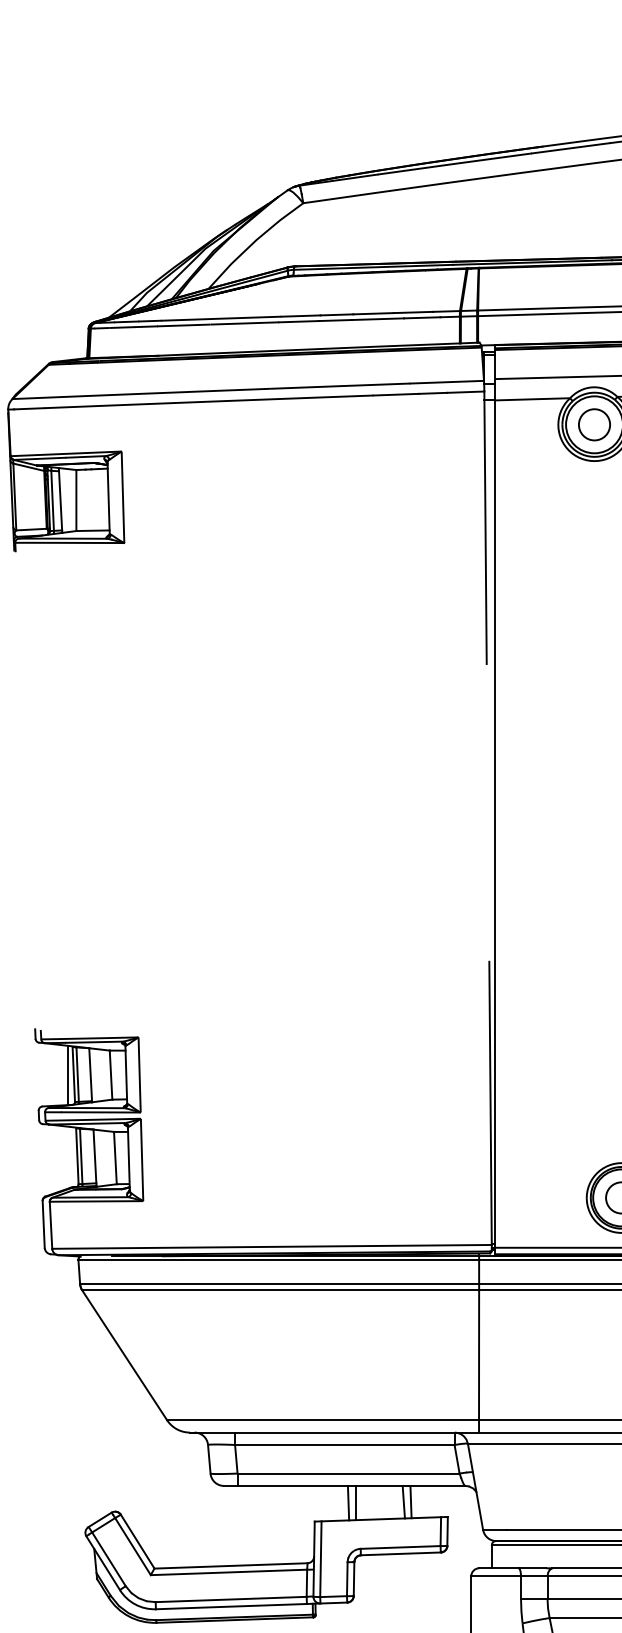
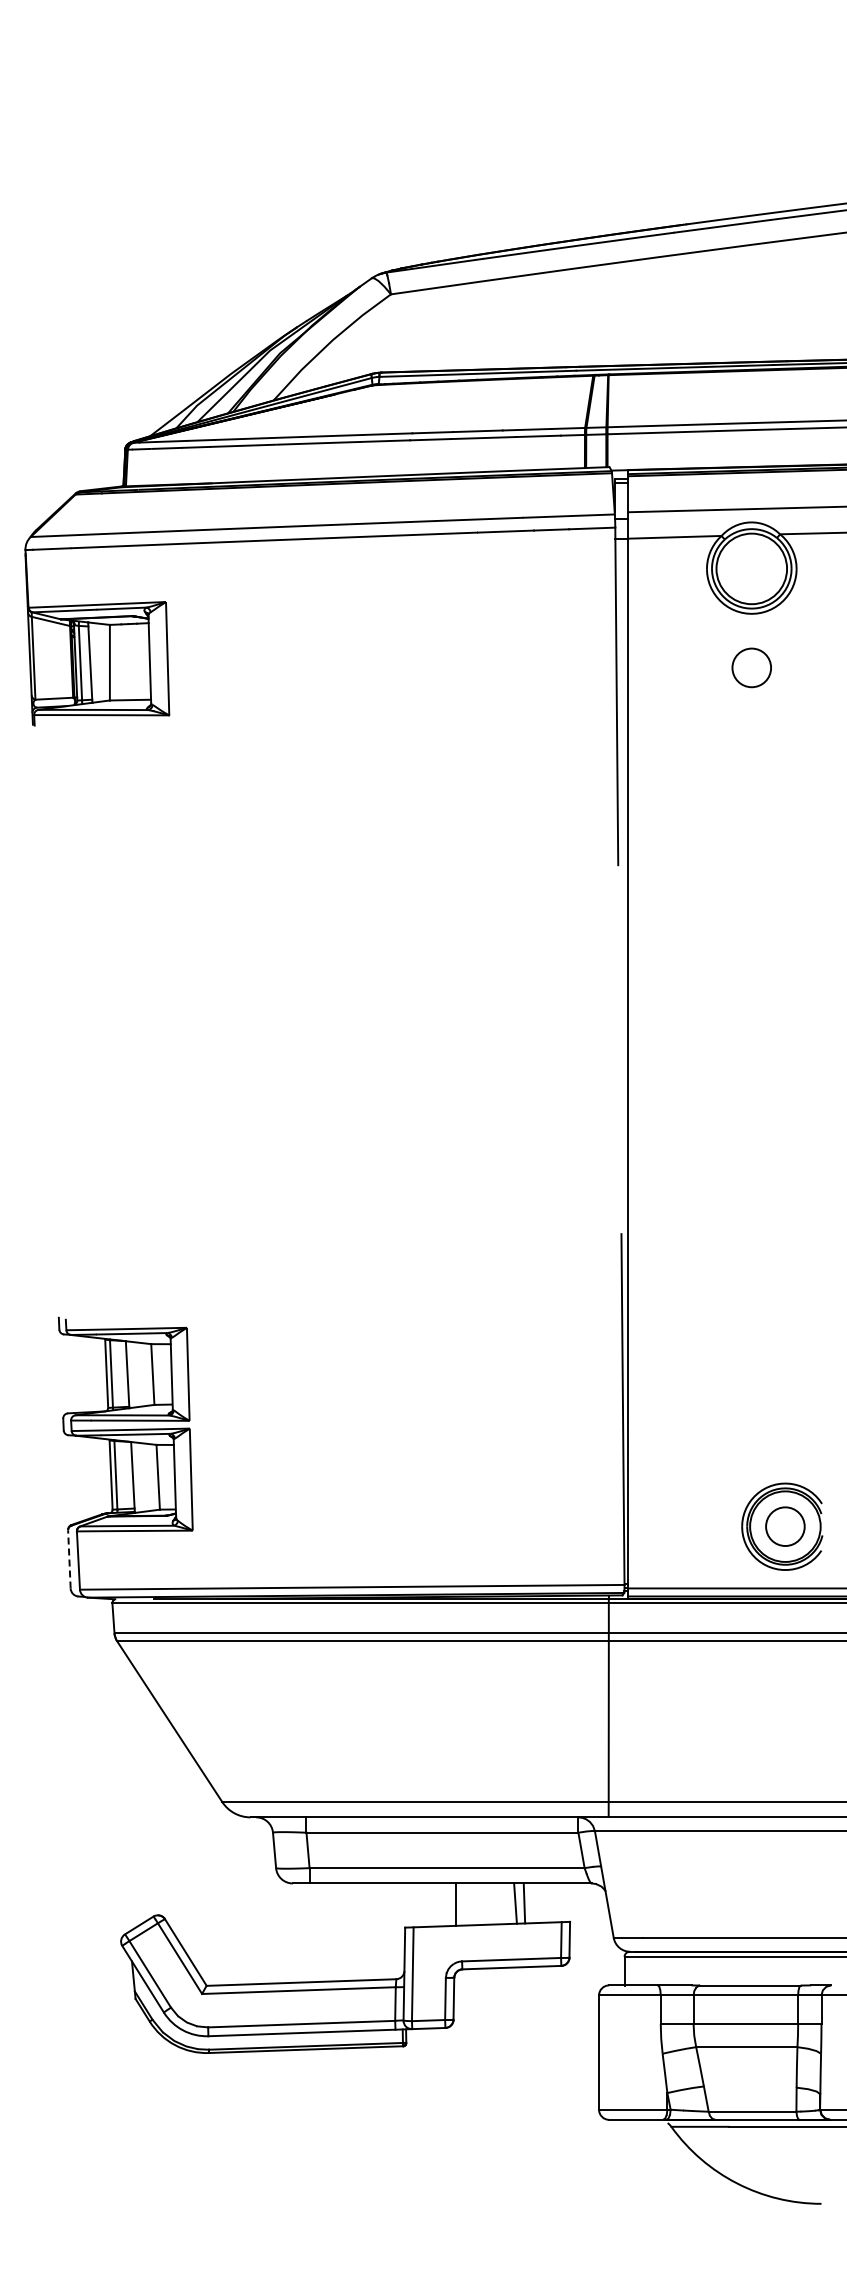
circle: (594, 424) -> (751, 667), moved
line: (68, 1075) -> (99, 1374), removed
line: (43, 1224) -> (69, 1559), solid -> dashed
line: (348, 1502) -> (446, 1904), removed

